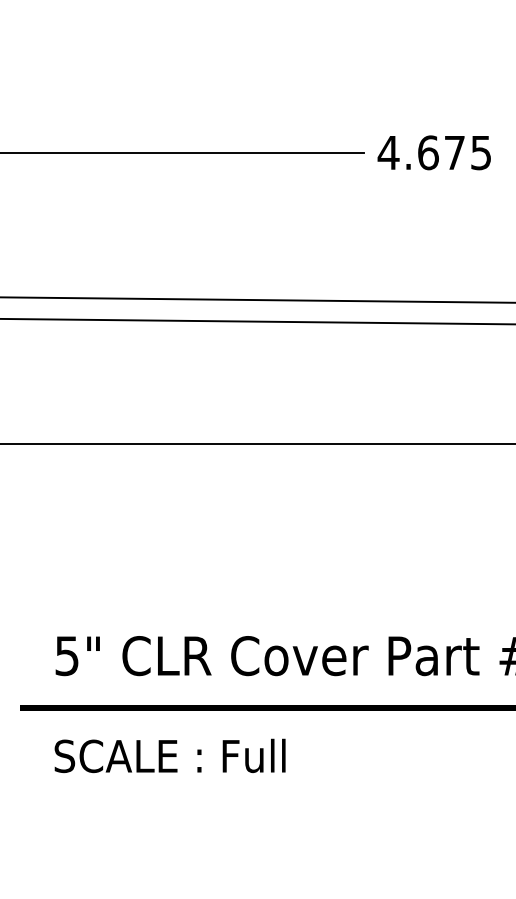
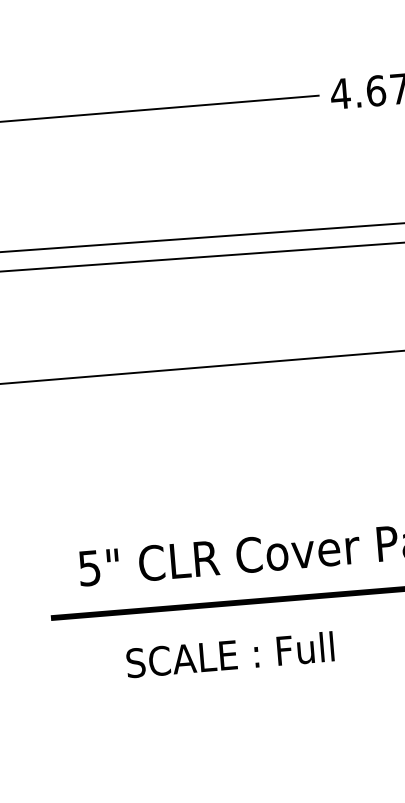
text: (169, 755) -> (229, 654), moved

